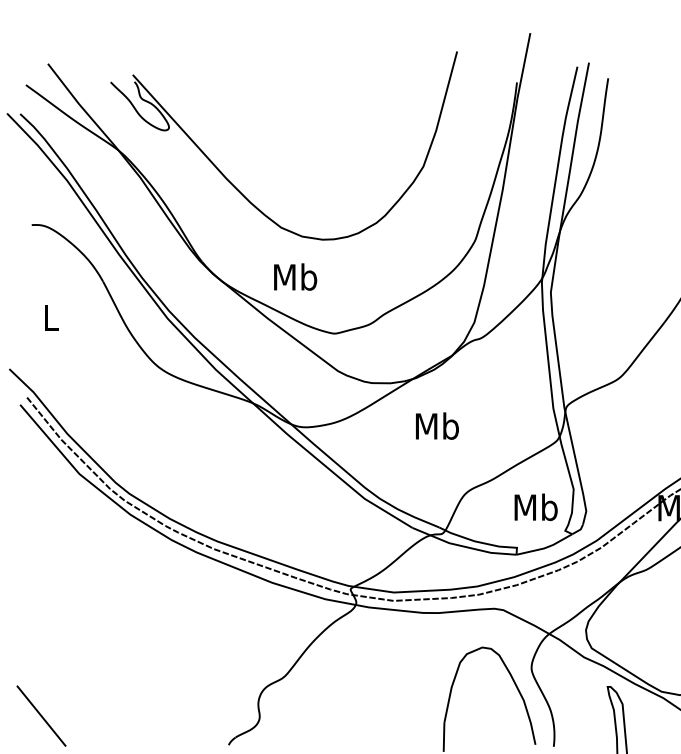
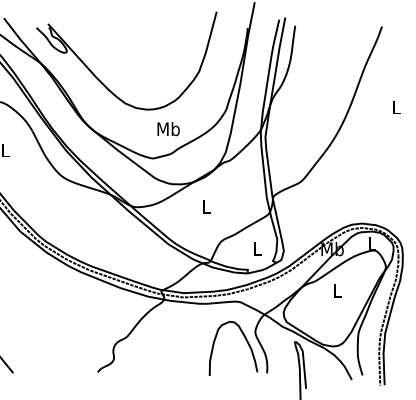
text: (295, 277) -> (168, 129), moved
text: (437, 425) -> (206, 206), Mb -> L
text: (535, 506) -> (257, 248), Mb -> L

